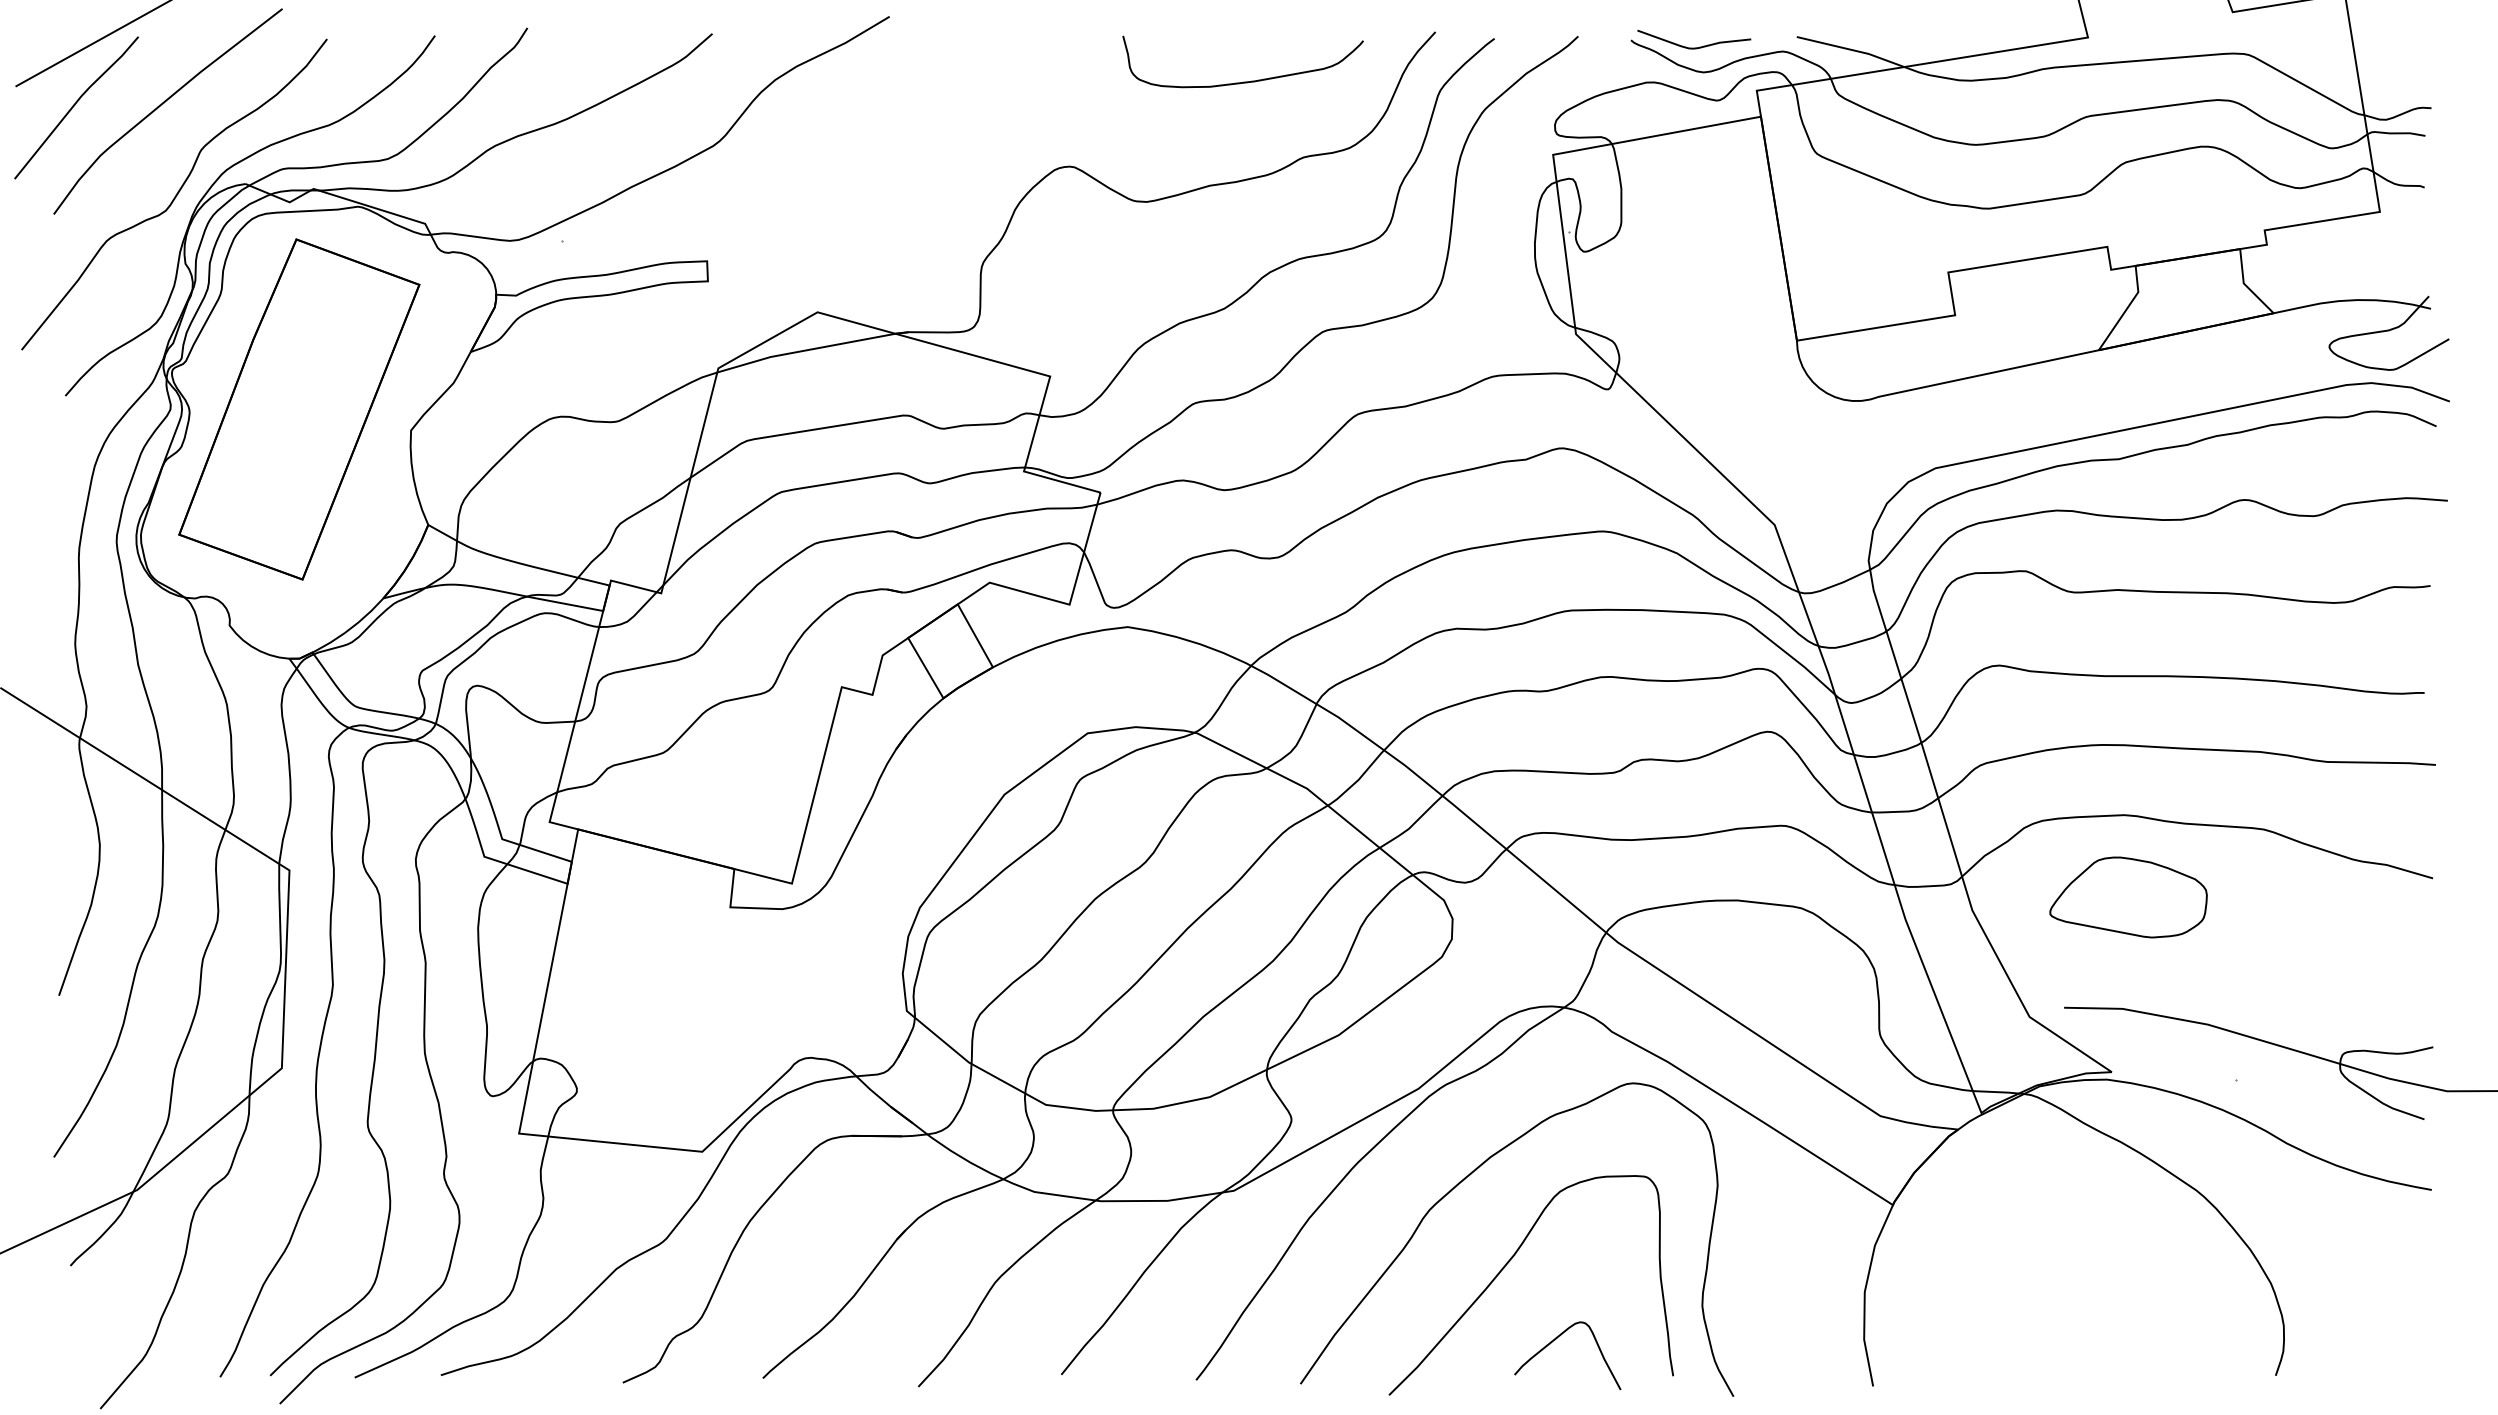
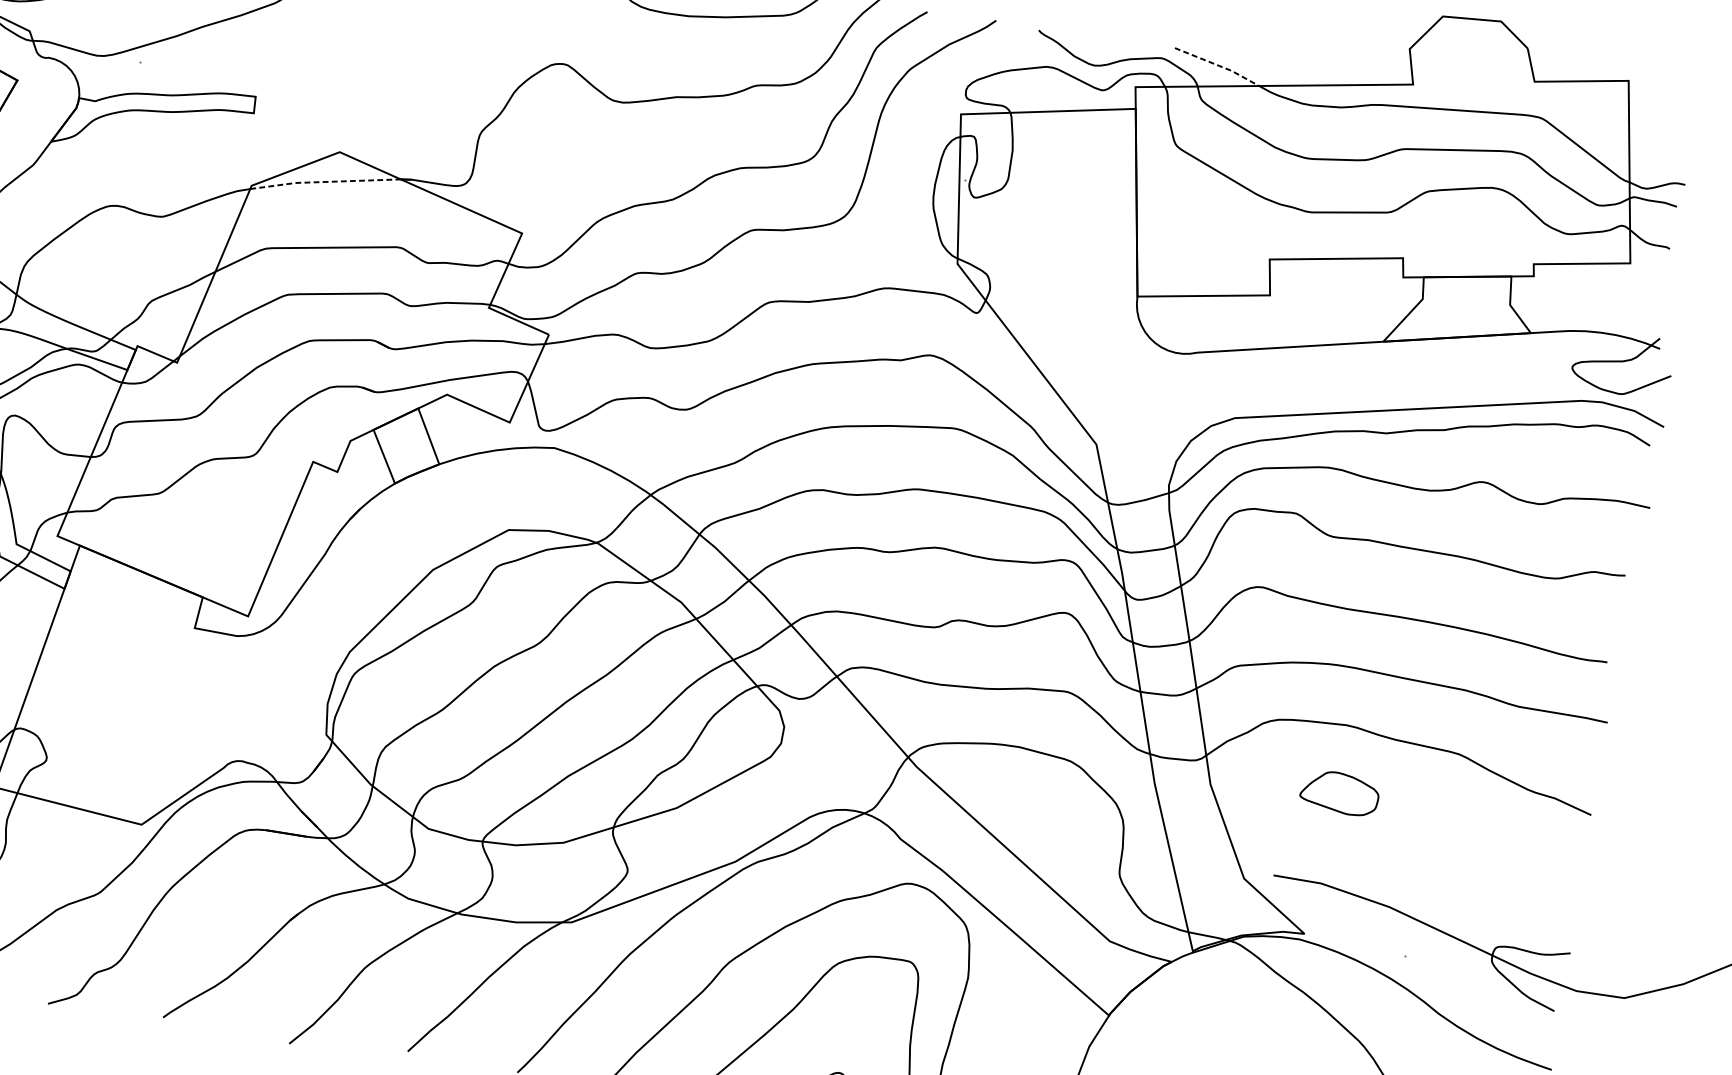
curve: (1694, 47) -> (1089, 44), removed
line: (1852, 50) -> (1218, 66), solid -> dashed
line: (805, 350) -> (325, 181), solid -> dashed
part: (2128, 897) -> (1339, 793), size x0.6

